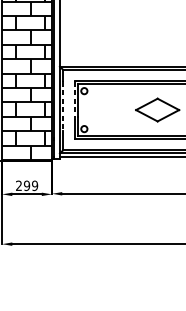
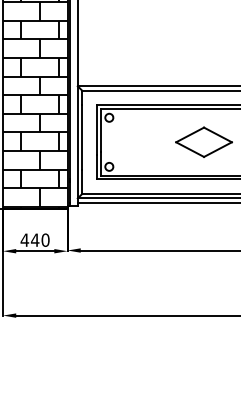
line: (74, 100) -> (96, 130), dashed -> solid
line: (63, 107) -> (82, 138), dashed -> solid
text: (26, 185) -> (34, 239), 299 -> 440

